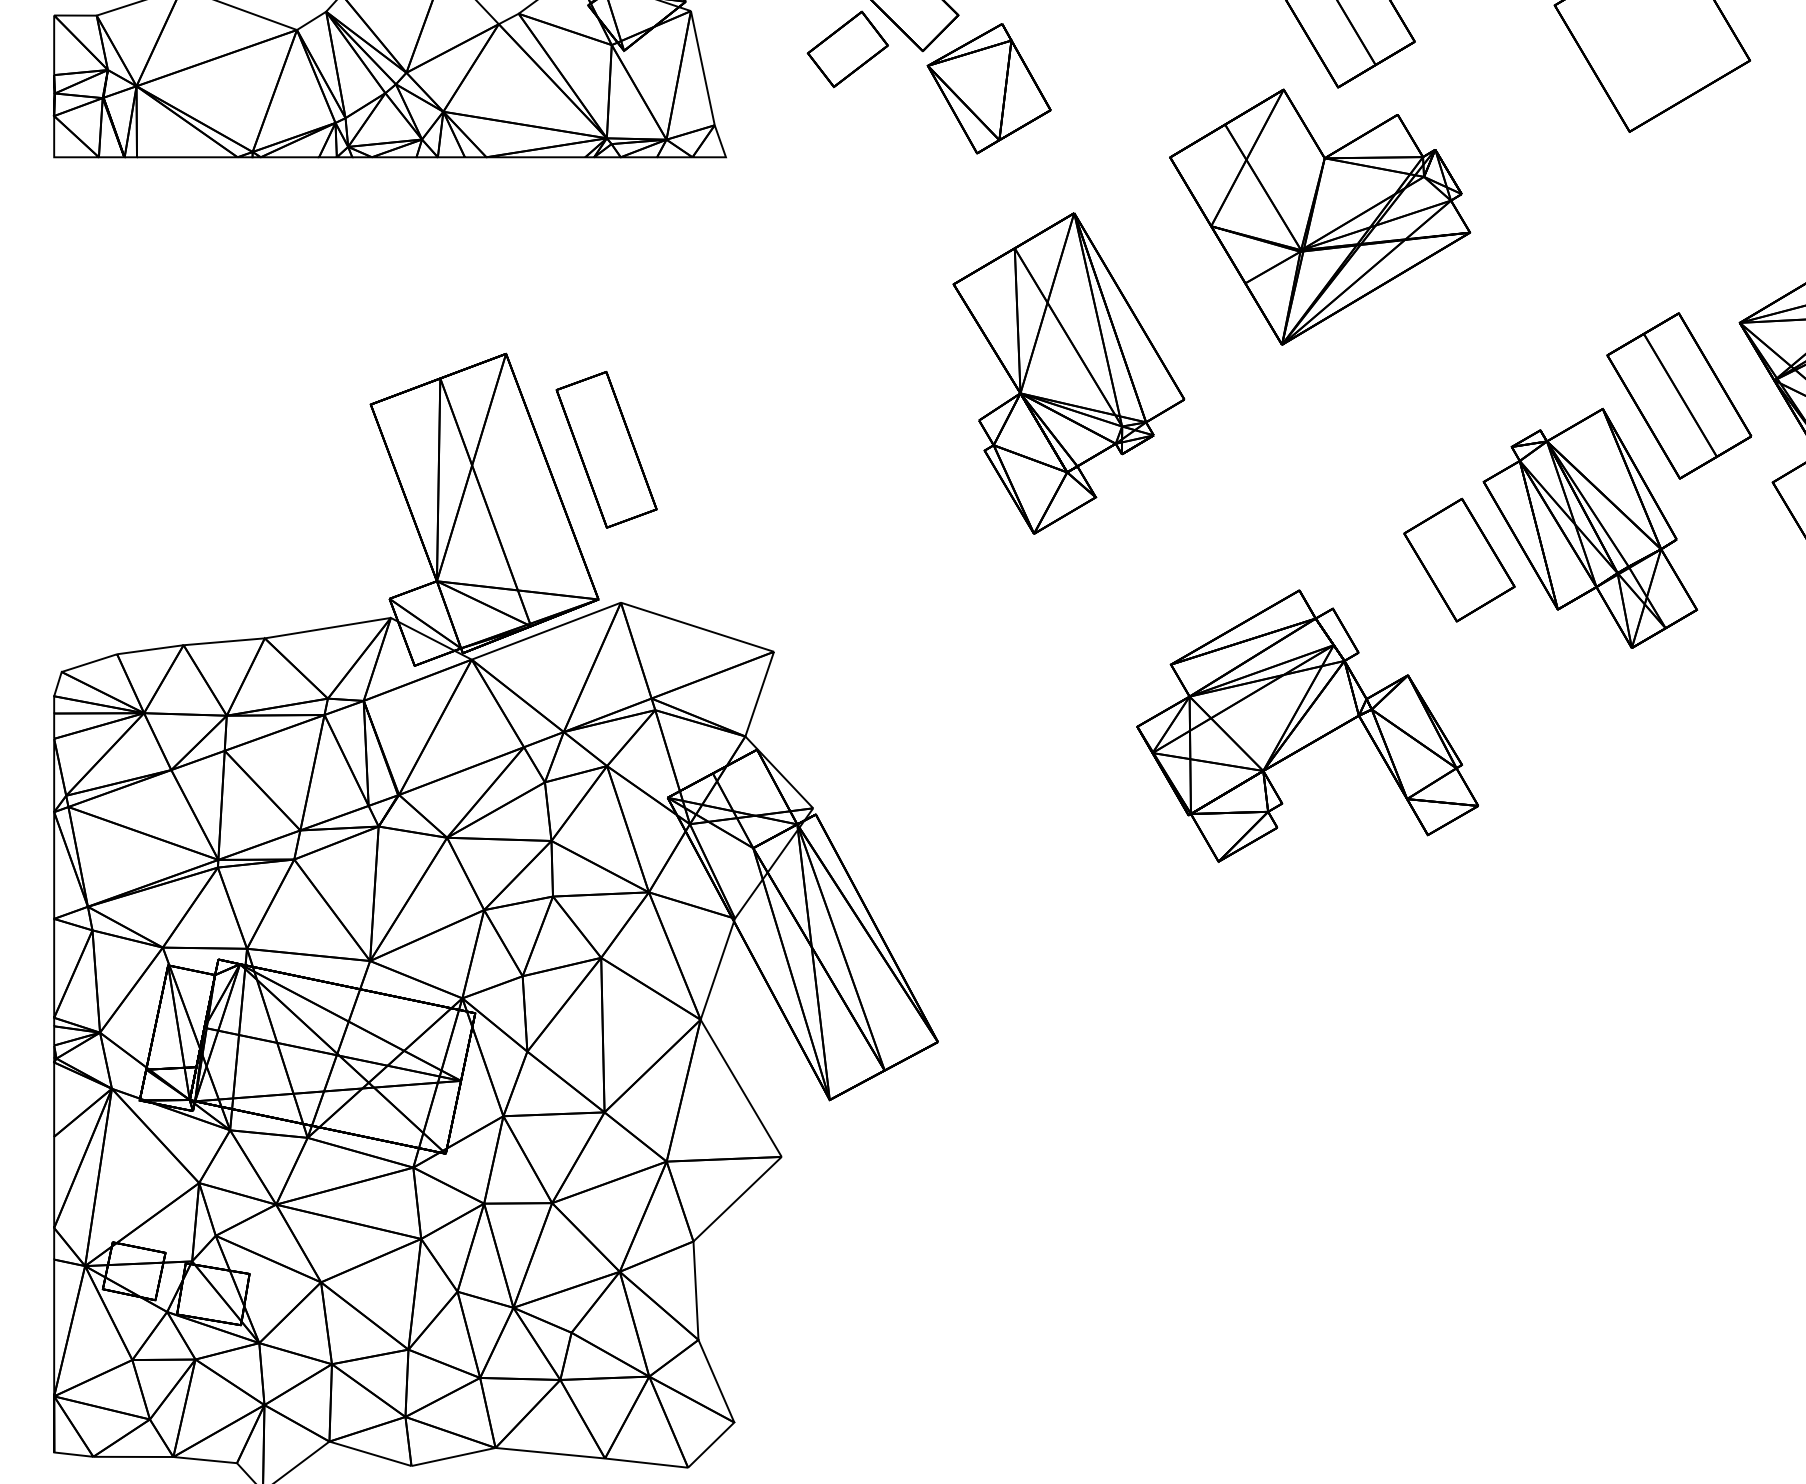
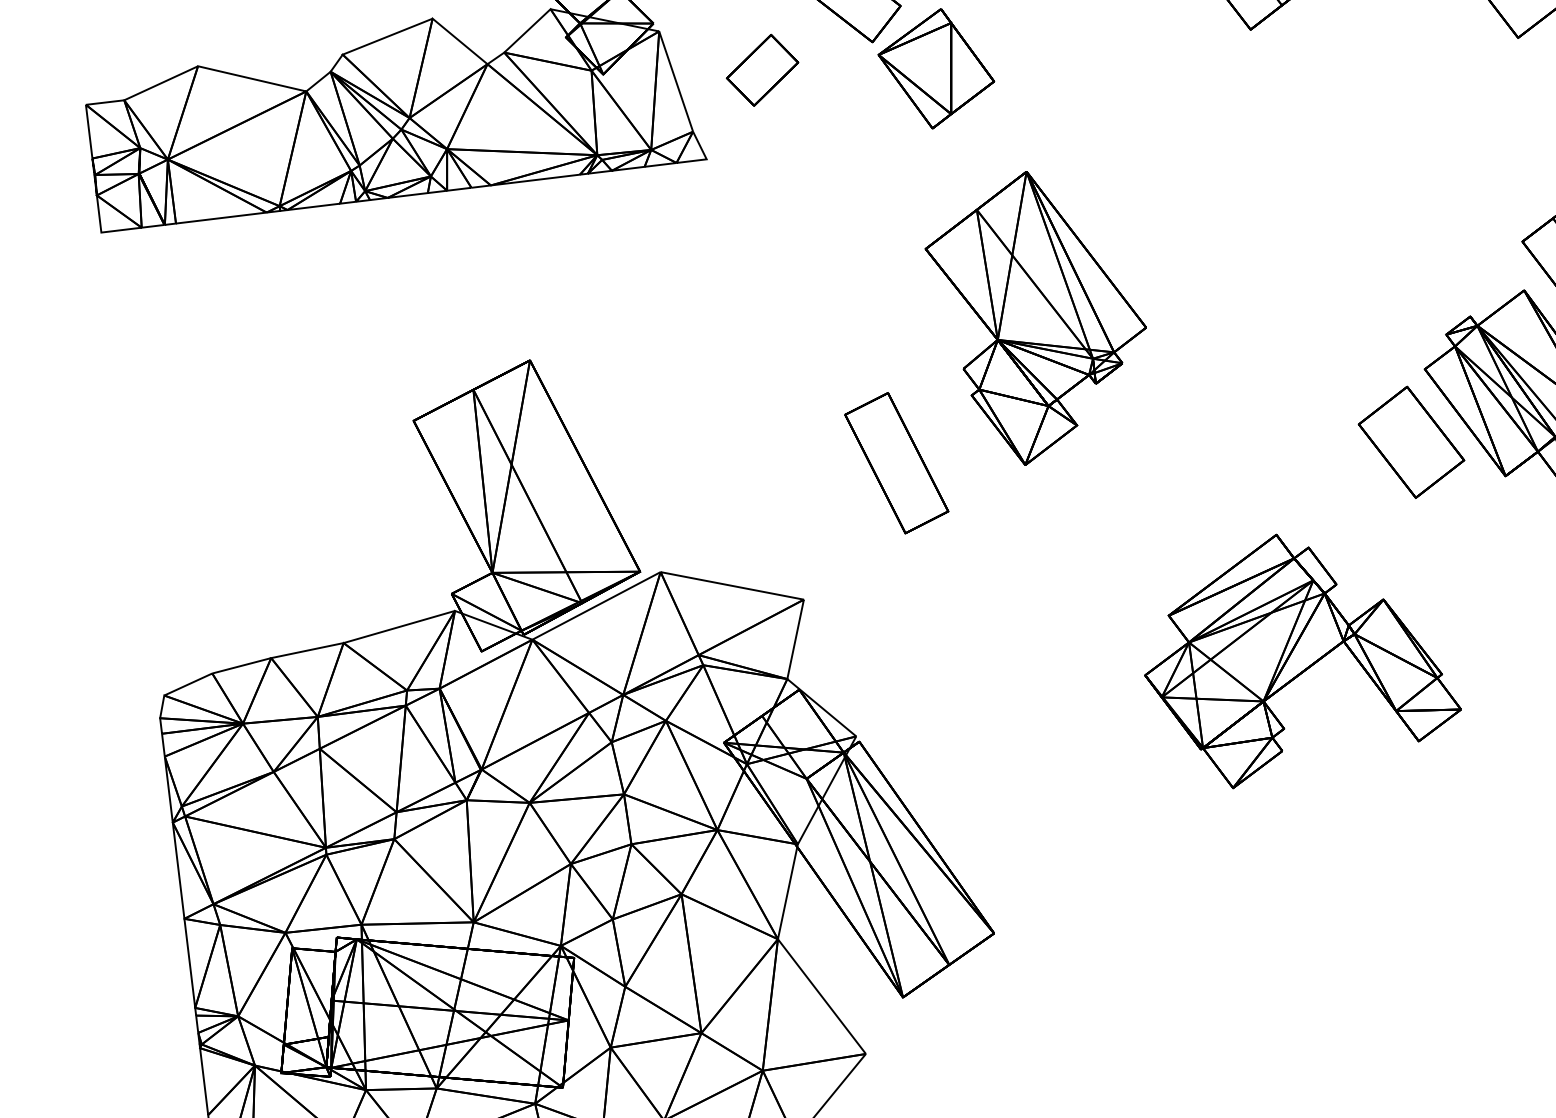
part: (847, 49) -> (762, 70), moved
part: (1320, 216) -> (1248, 147), removed
part: (606, 449) -> (896, 462), moved
part: (1307, 725) -> (1298, 655), moved

